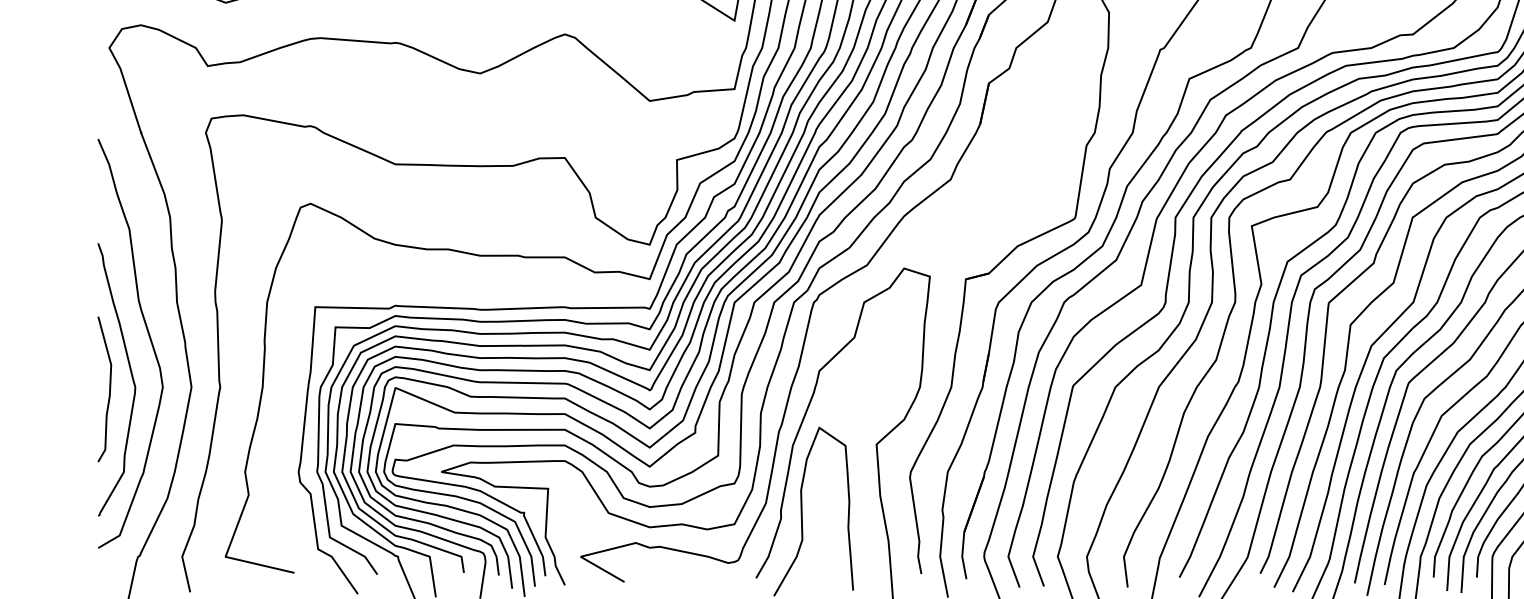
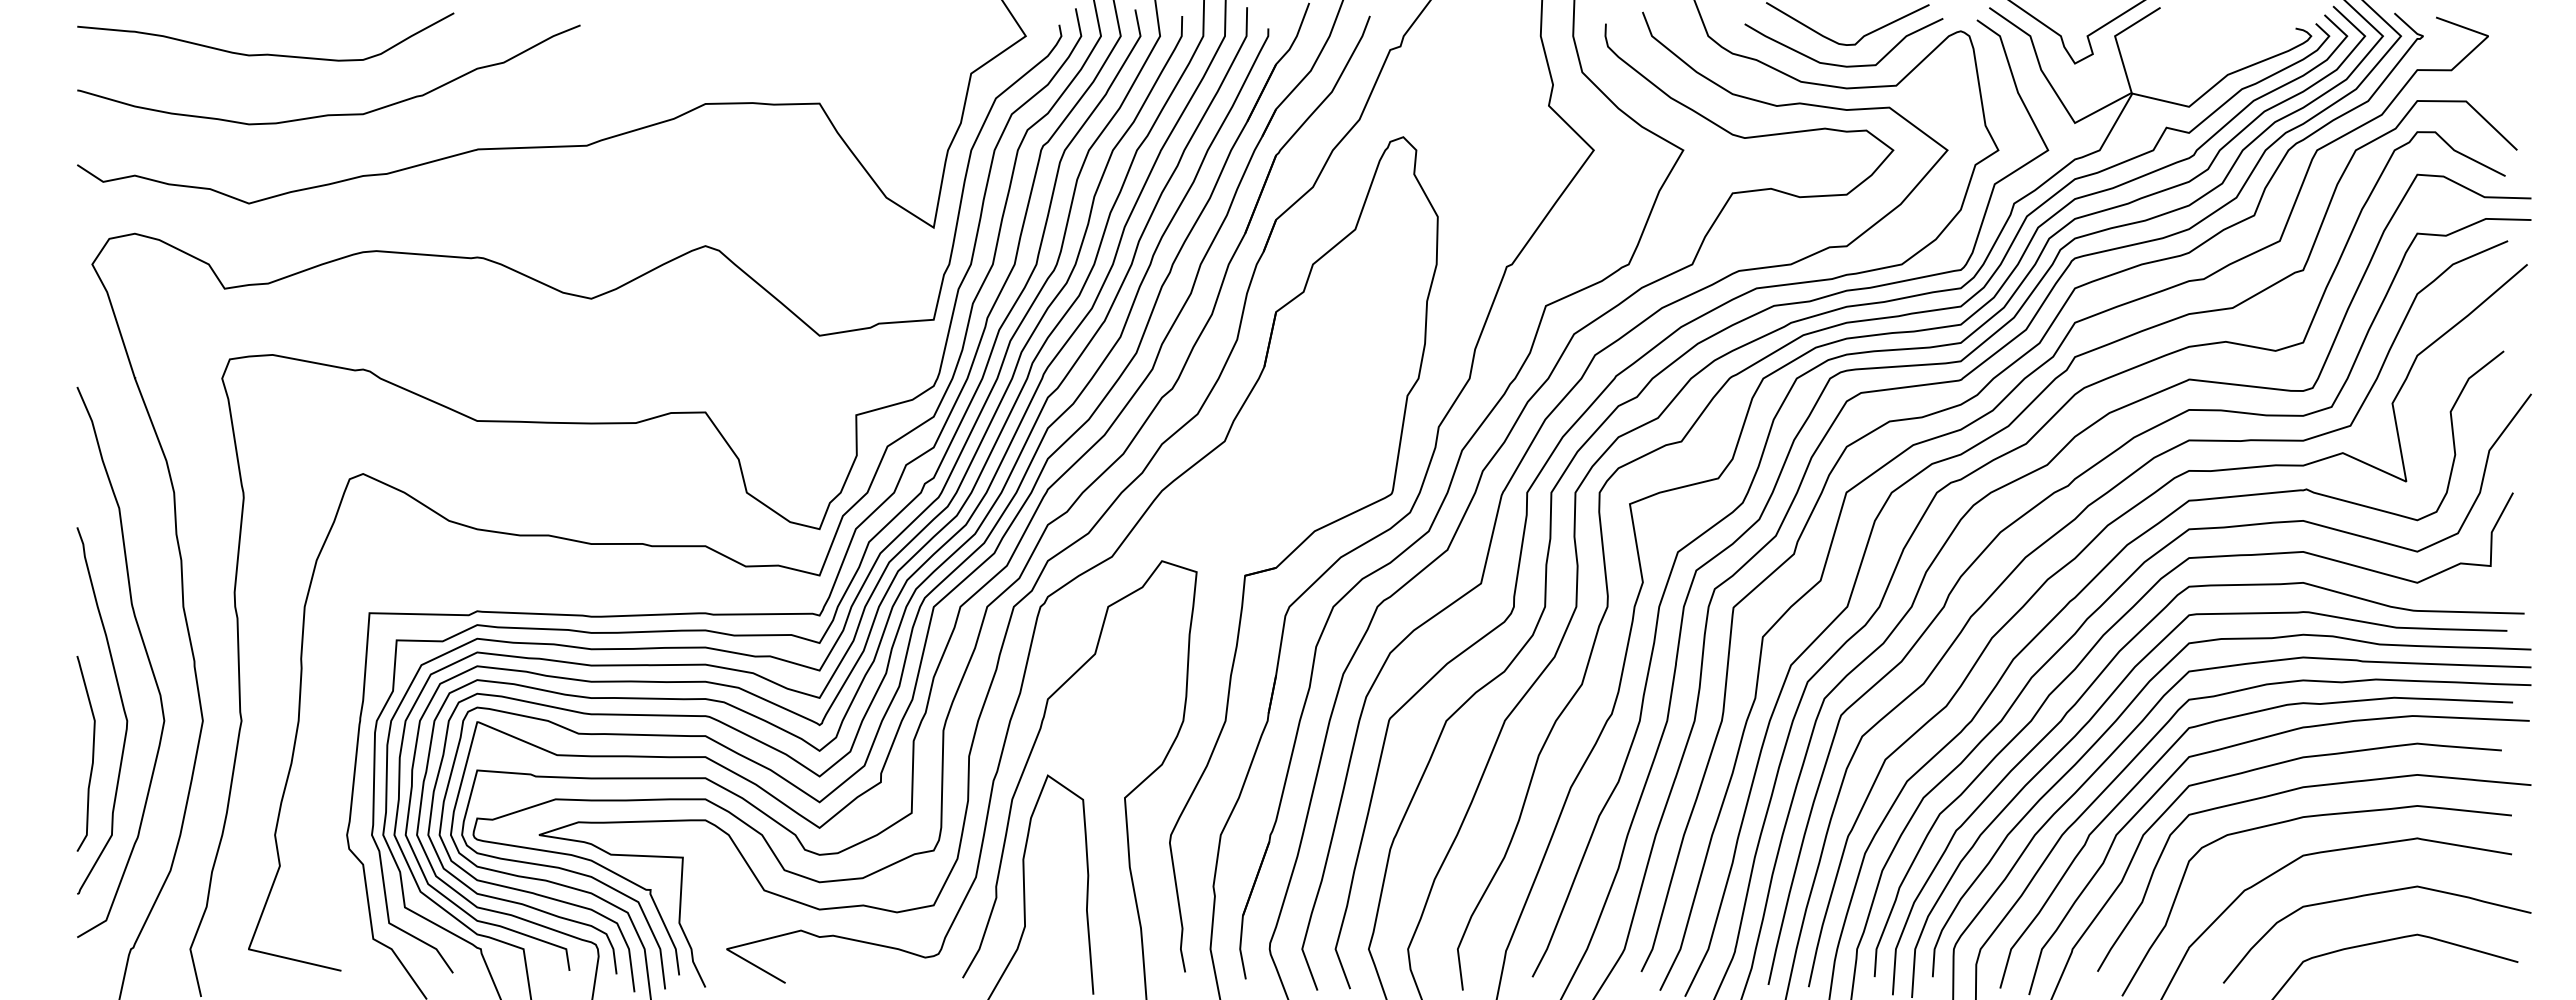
curve: (109, 389) -> (92, 753), moved

